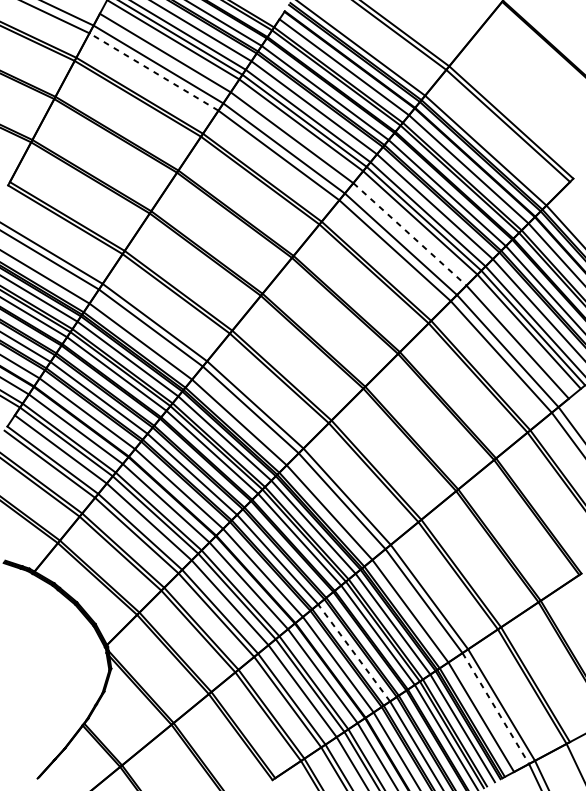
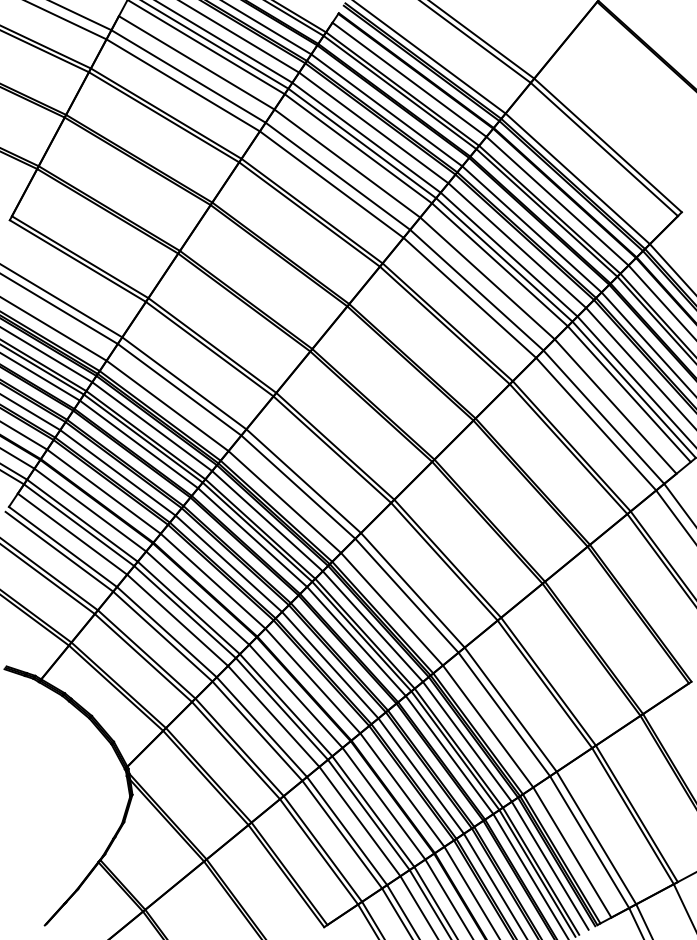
line: (153, 72) -> (182, 85), dashed -> solid
line: (409, 234) -> (487, 278), dashed -> solid
line: (354, 653) -> (421, 776), dashed -> solid
line: (495, 708) -> (589, 842), dashed -> solid

